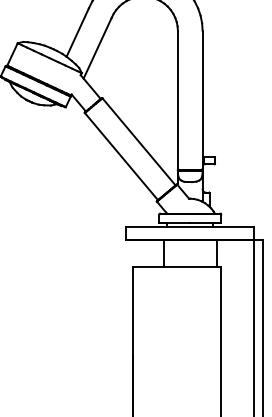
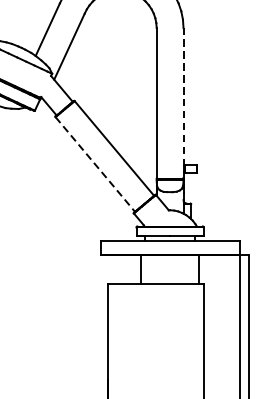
line: (202, 94) -> (183, 96), solid -> dashed
line: (121, 156) -> (95, 164), solid -> dashed

